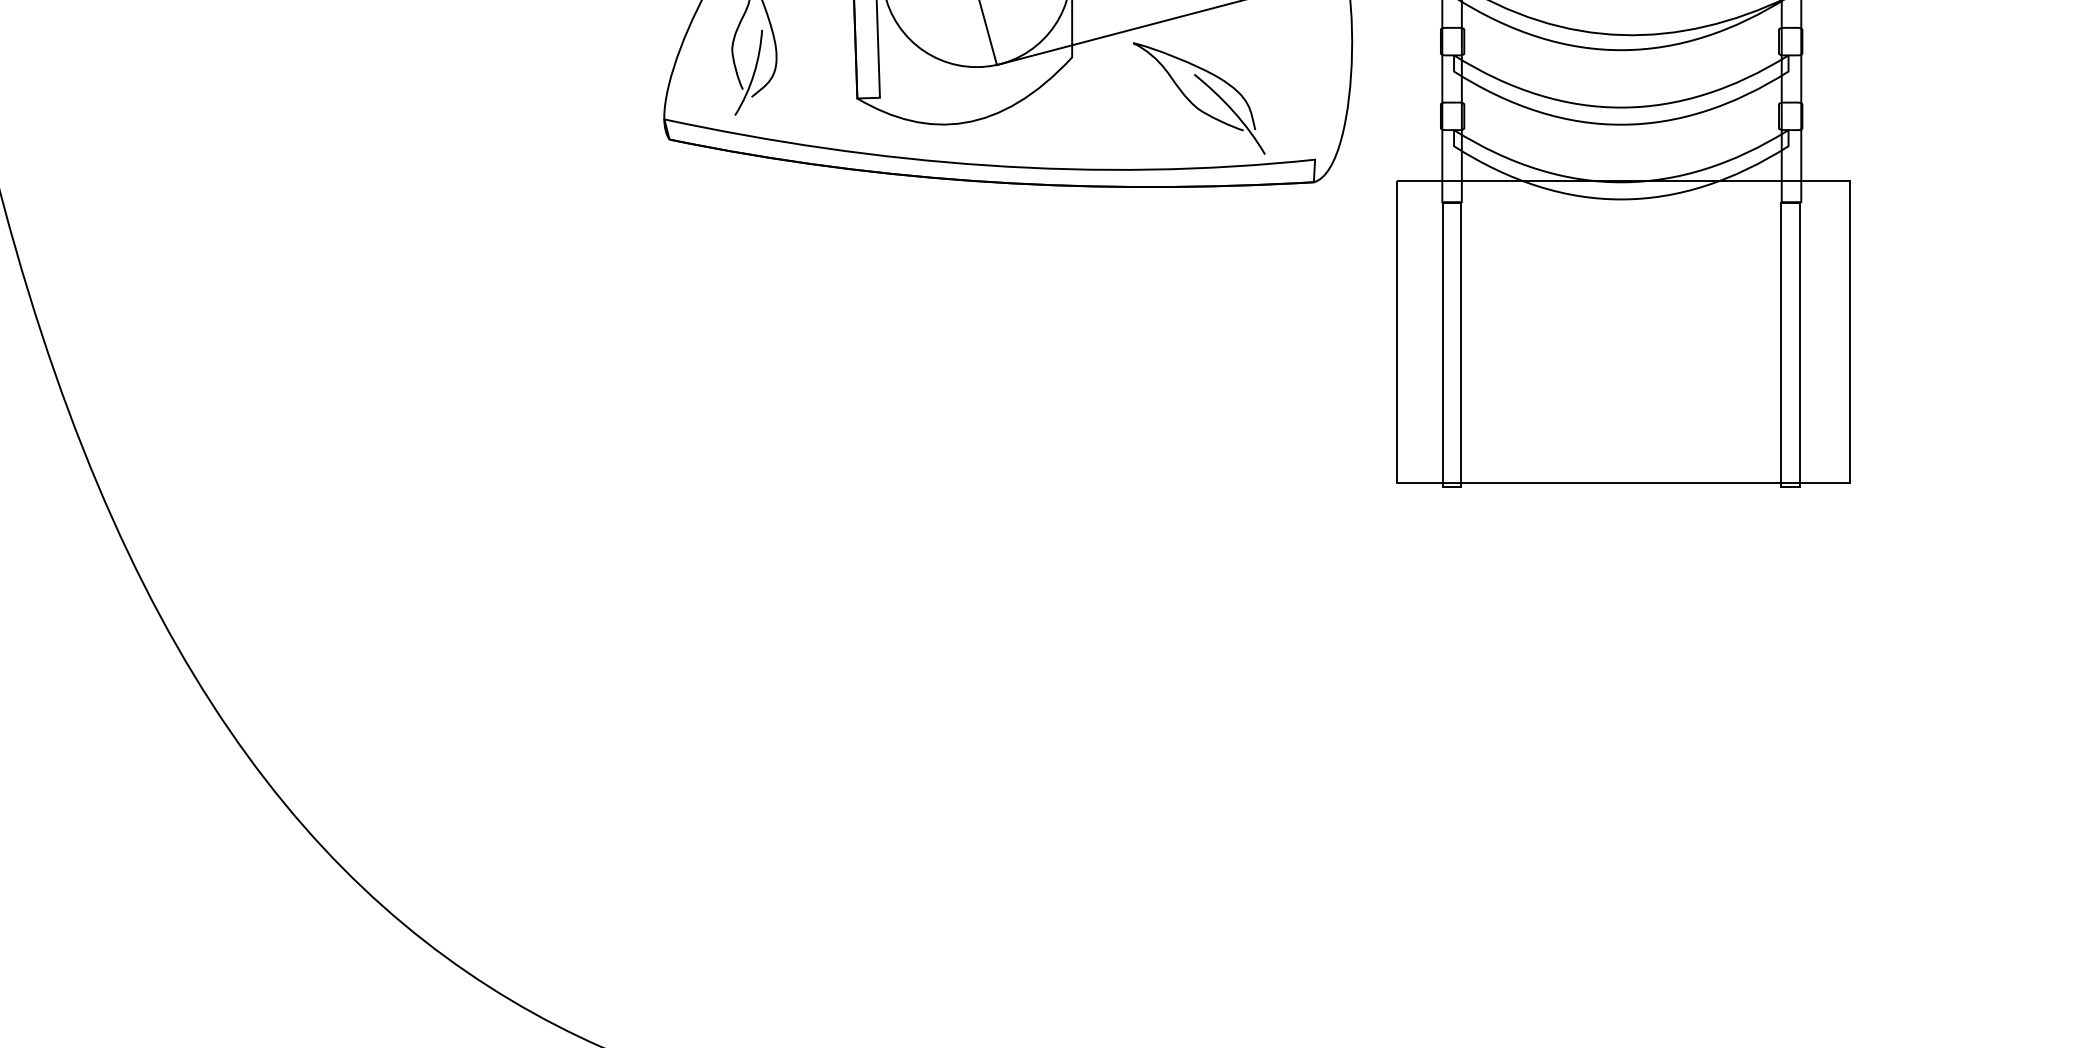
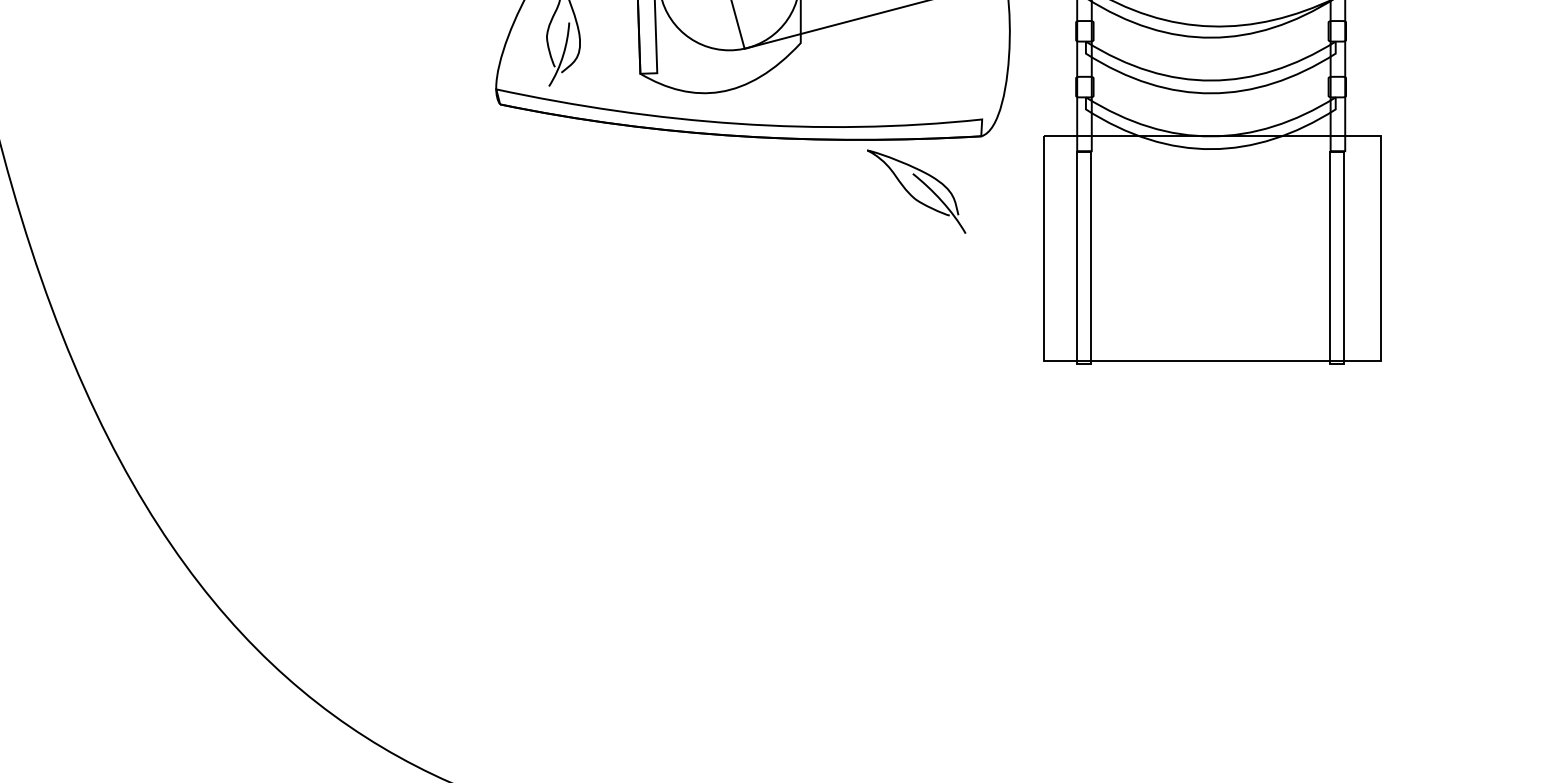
part: (1193, 103) -> (912, 195), moved

